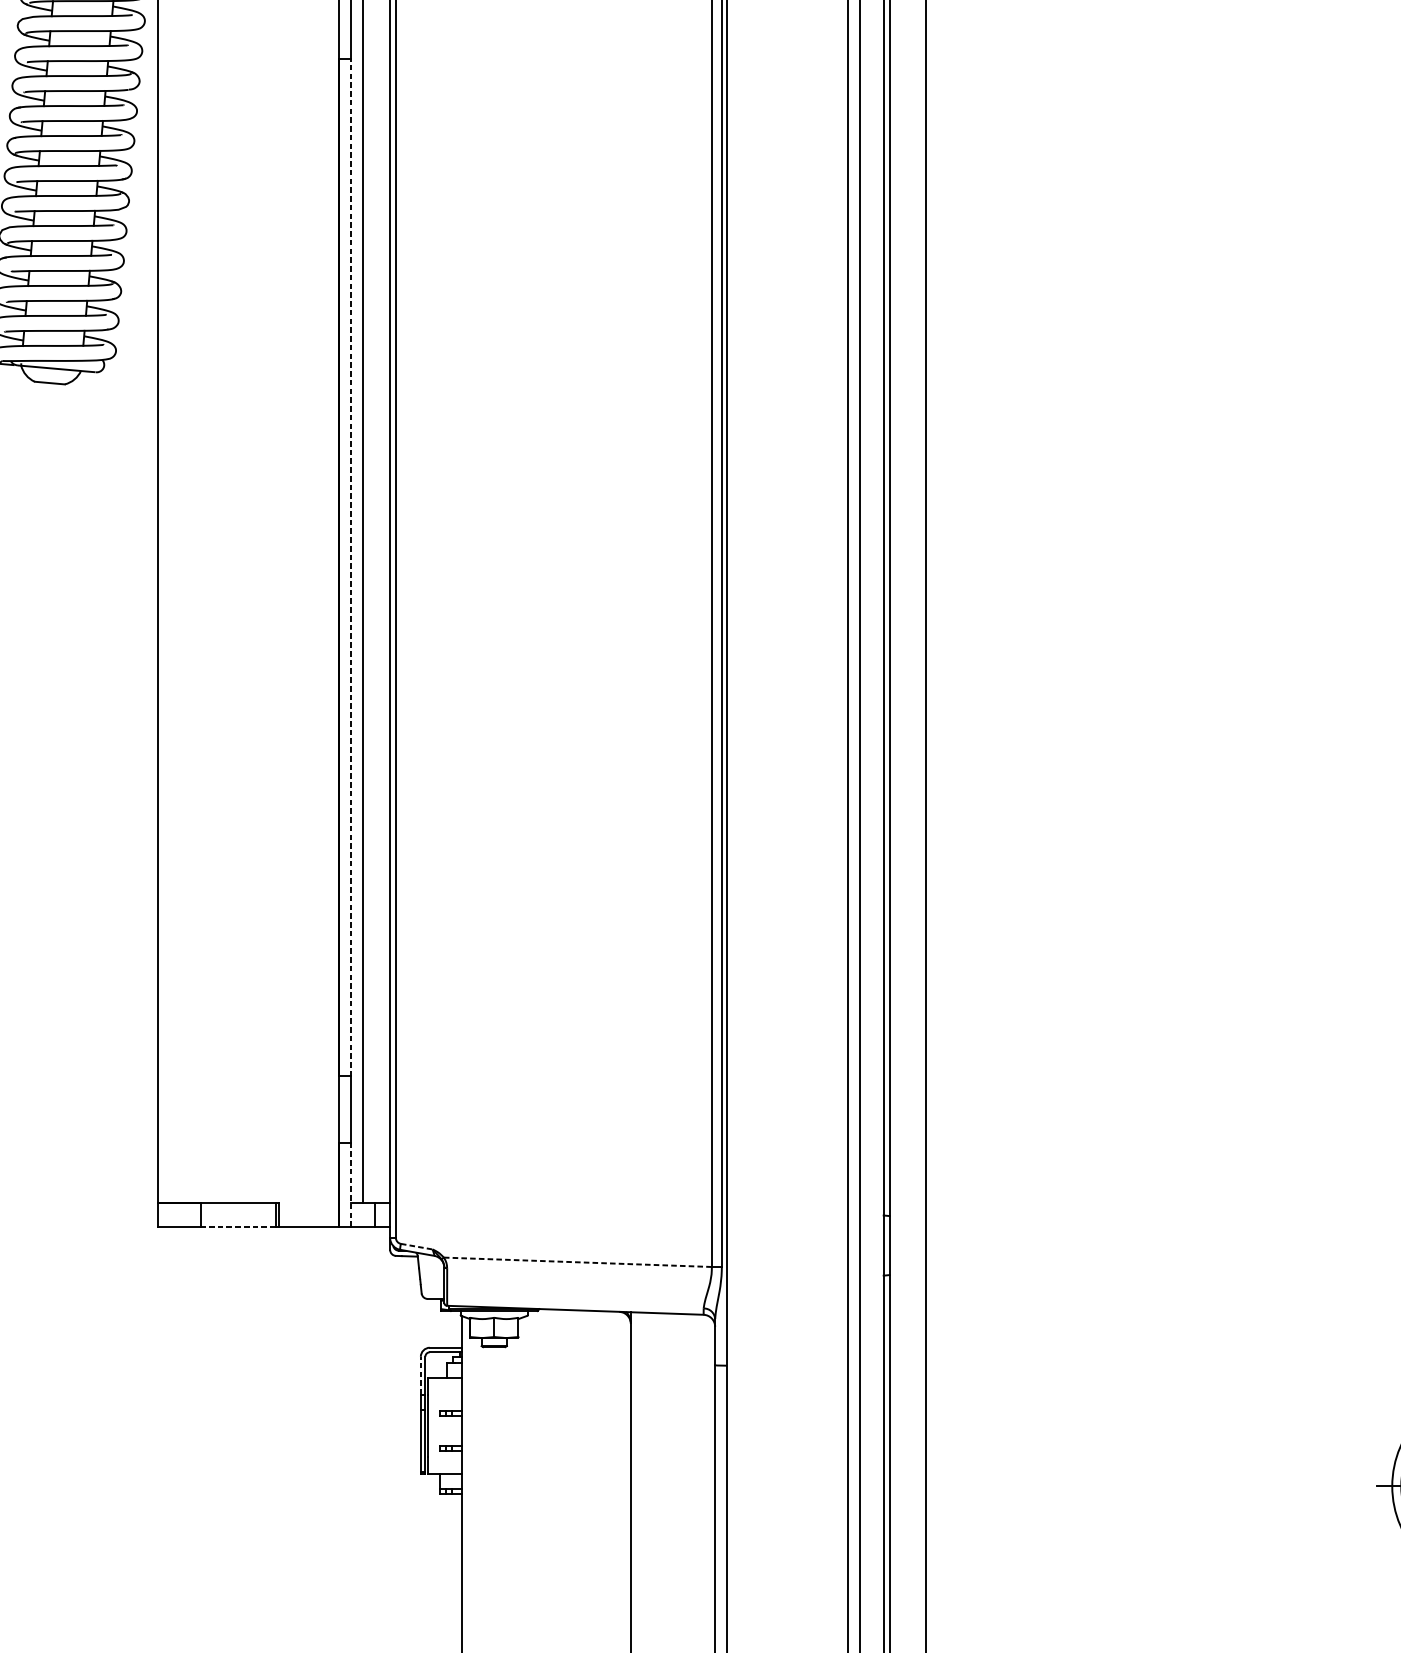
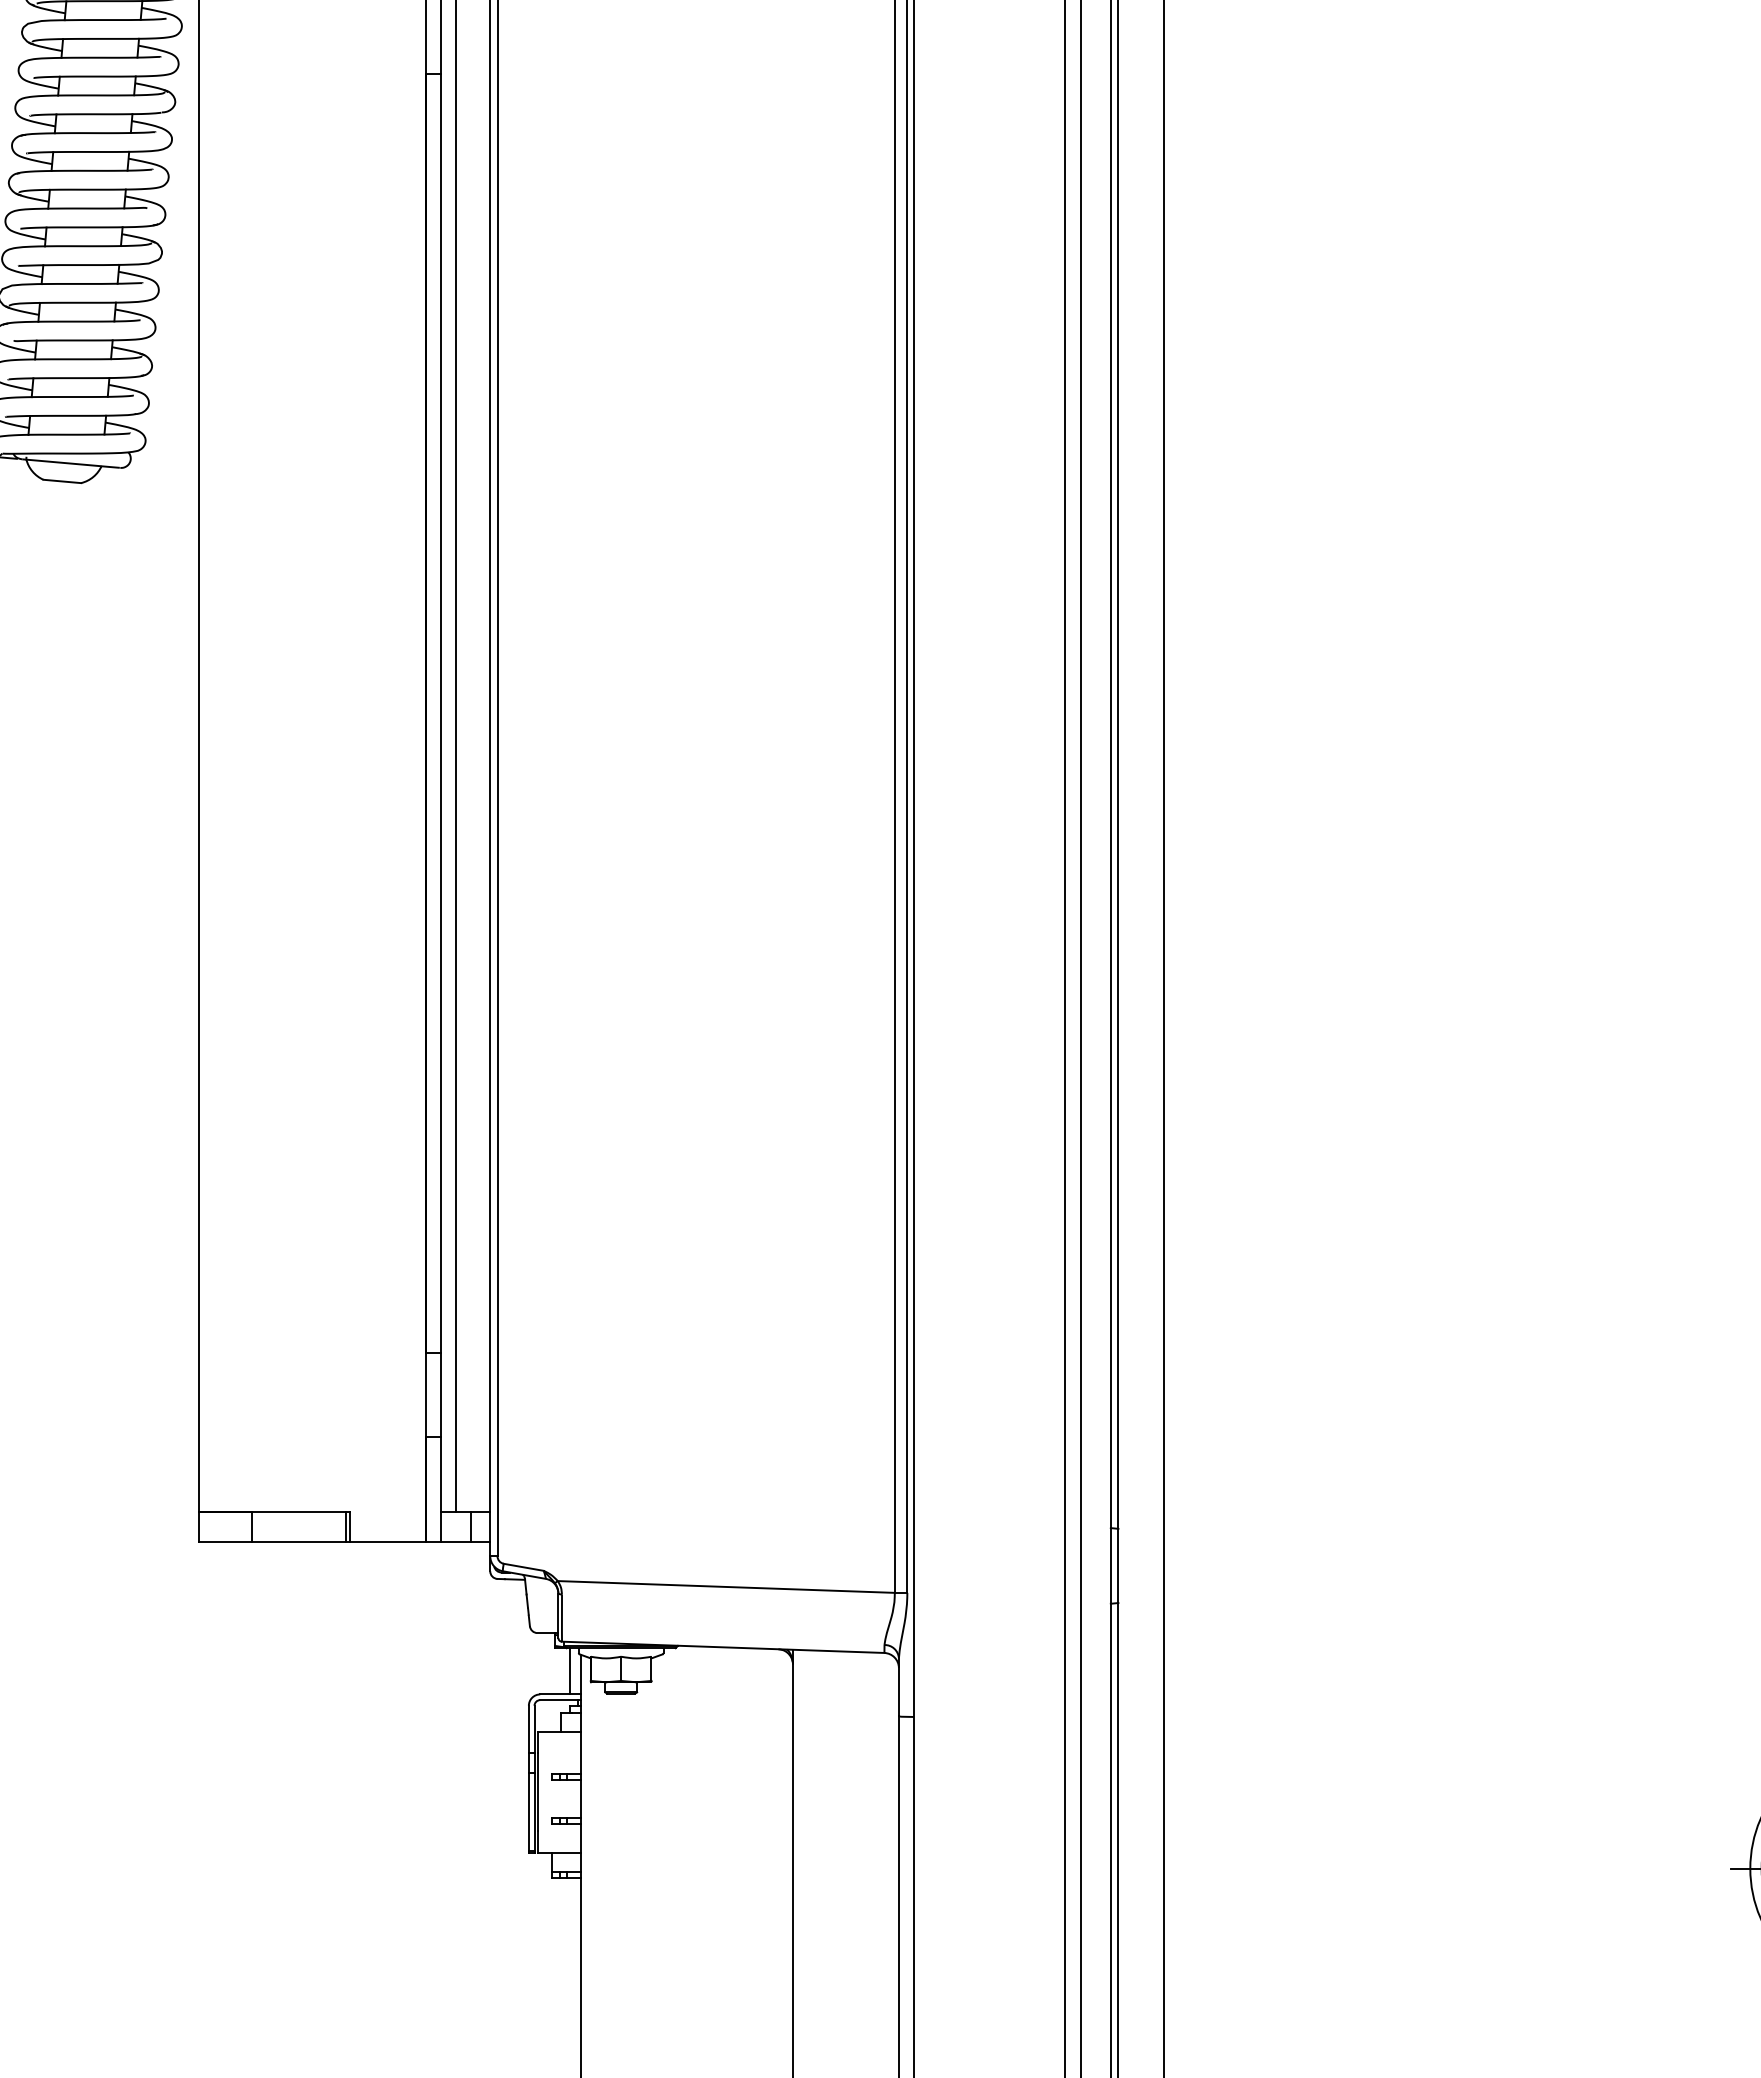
line: (351, 567) -> (441, 713), dashed -> solid
line: (351, 1184) -> (441, 1489), dashed -> solid
line: (237, 1226) -> (298, 1542), dashed -> solid
line: (417, 1246) -> (524, 1567), dashed -> solid
line: (578, 1261) -> (726, 1586), dashed -> solid
line: (453, 1329) -> (569, 1671), added
line: (420, 1375) -> (528, 1729), dashed -> solid

